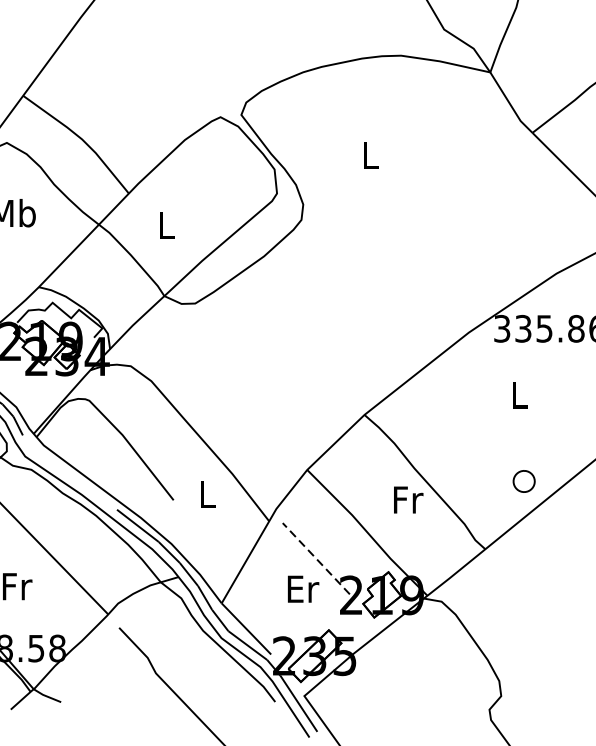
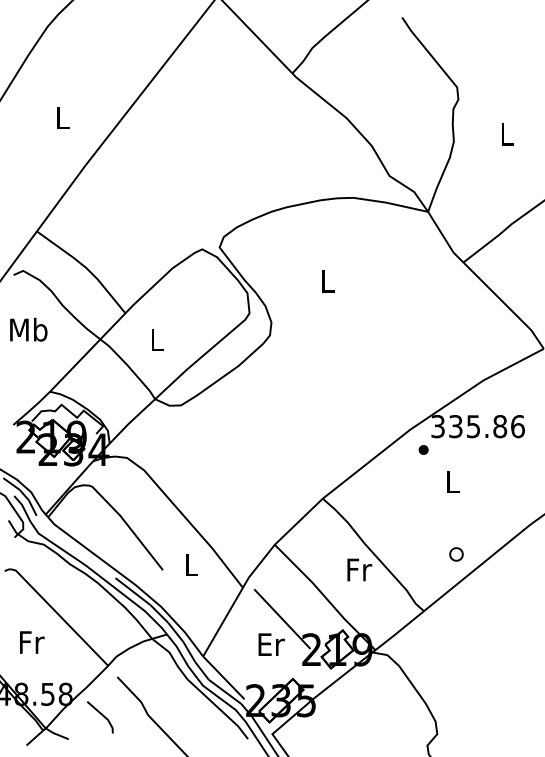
part: (484, 356) -> (423, 449), added
part: (524, 481) -> (456, 554), size x0.71
line: (316, 559) -> (282, 619), dashed -> solid
line: (100, 673) -> (101, 715), added

